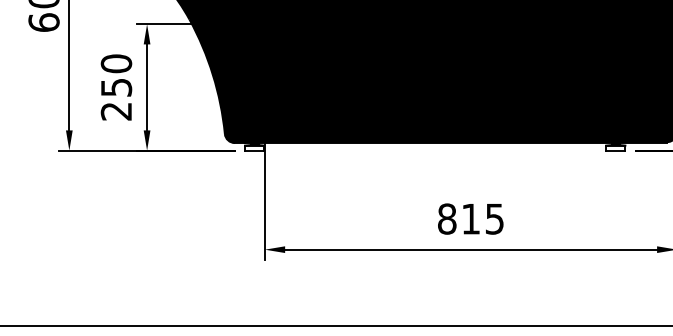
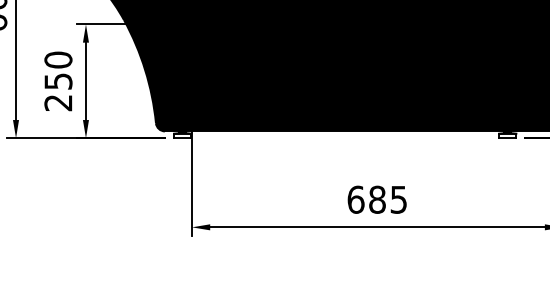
text: (459, 218) -> (367, 199), 815 -> 685

